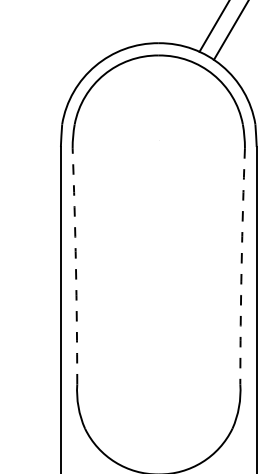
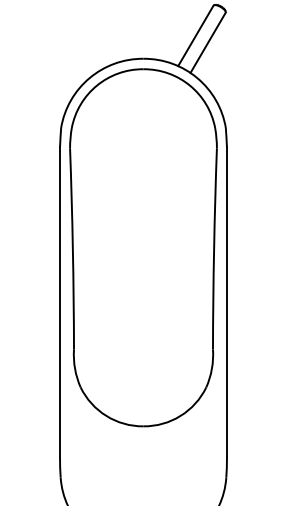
arc: (75, 265) -> (72, 248), dashed -> solid
arc: (242, 265) -> (214, 248), dashed -> solid

